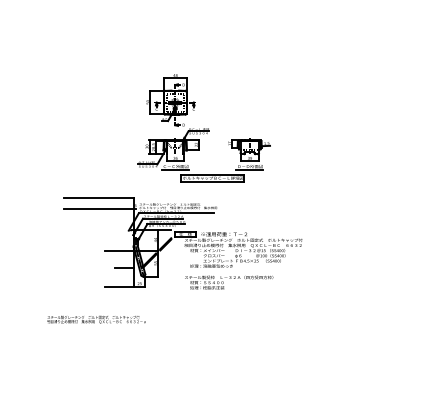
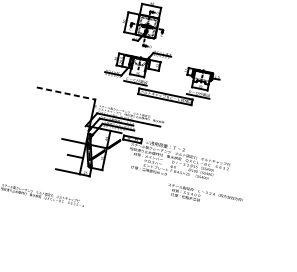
line: (98, 198) -> (65, 93), solid -> dashed
line: (100, 208) -> (65, 102), removed
text: (229, 282) -> (205, 196), moved

